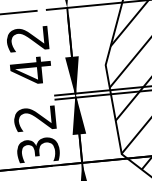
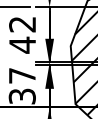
text: (33, 117) -> (21, 75), 32 -> 37

